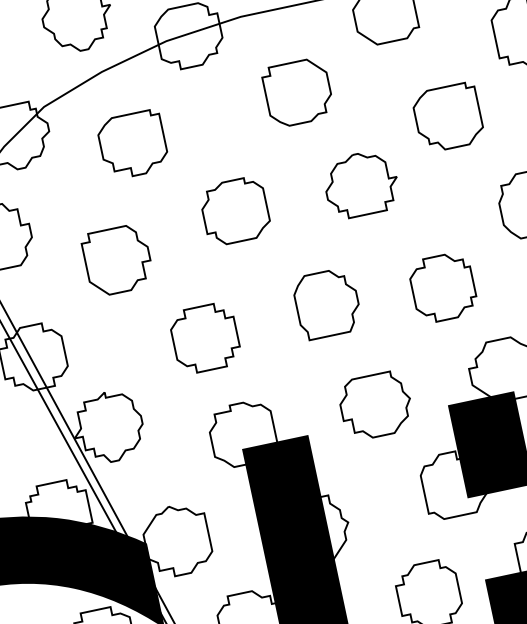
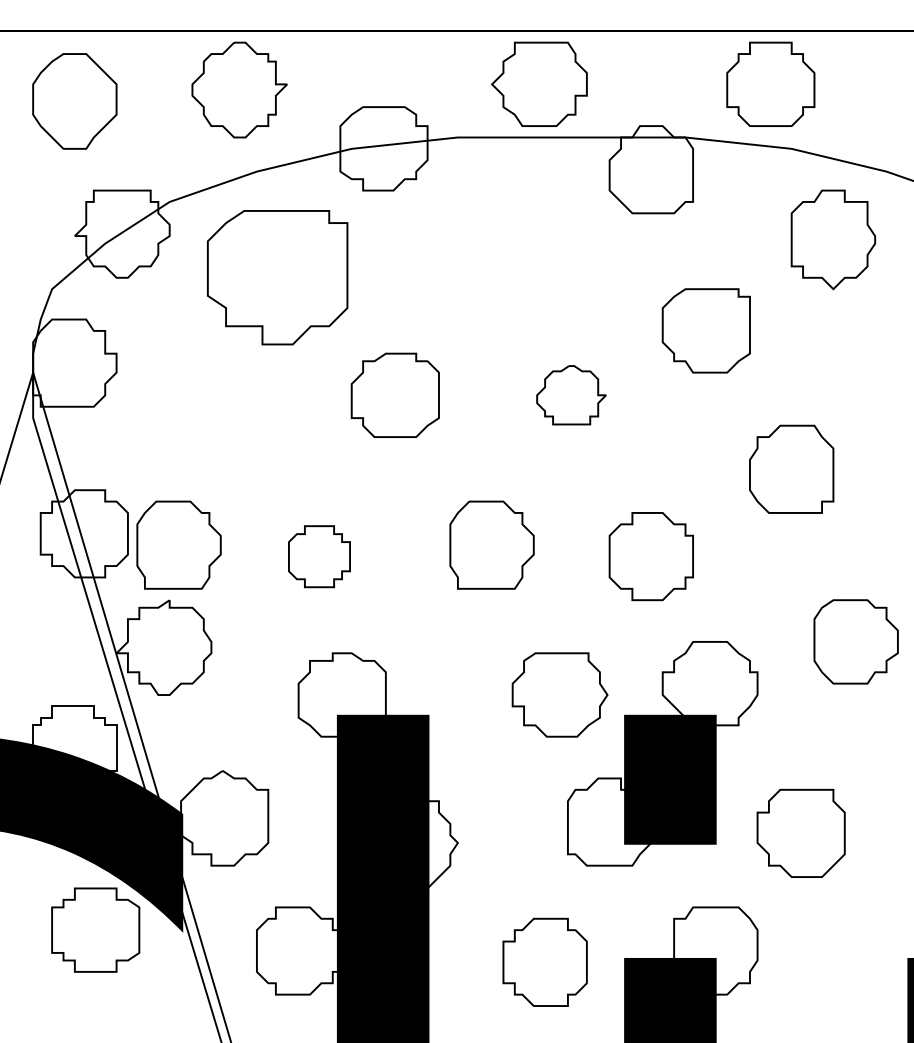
part: (297, 92) -> (512, 254), removed
part: (132, 144) -> (277, 277), size x1.6
part: (361, 183) -> (571, 394), size x0.7
part: (117, 260) -> (224, 427), removed
part: (205, 338) -> (319, 556), size x0.7
part: (102, 351) -> (178, 544), added
part: (375, 405) -> (559, 694), moved

